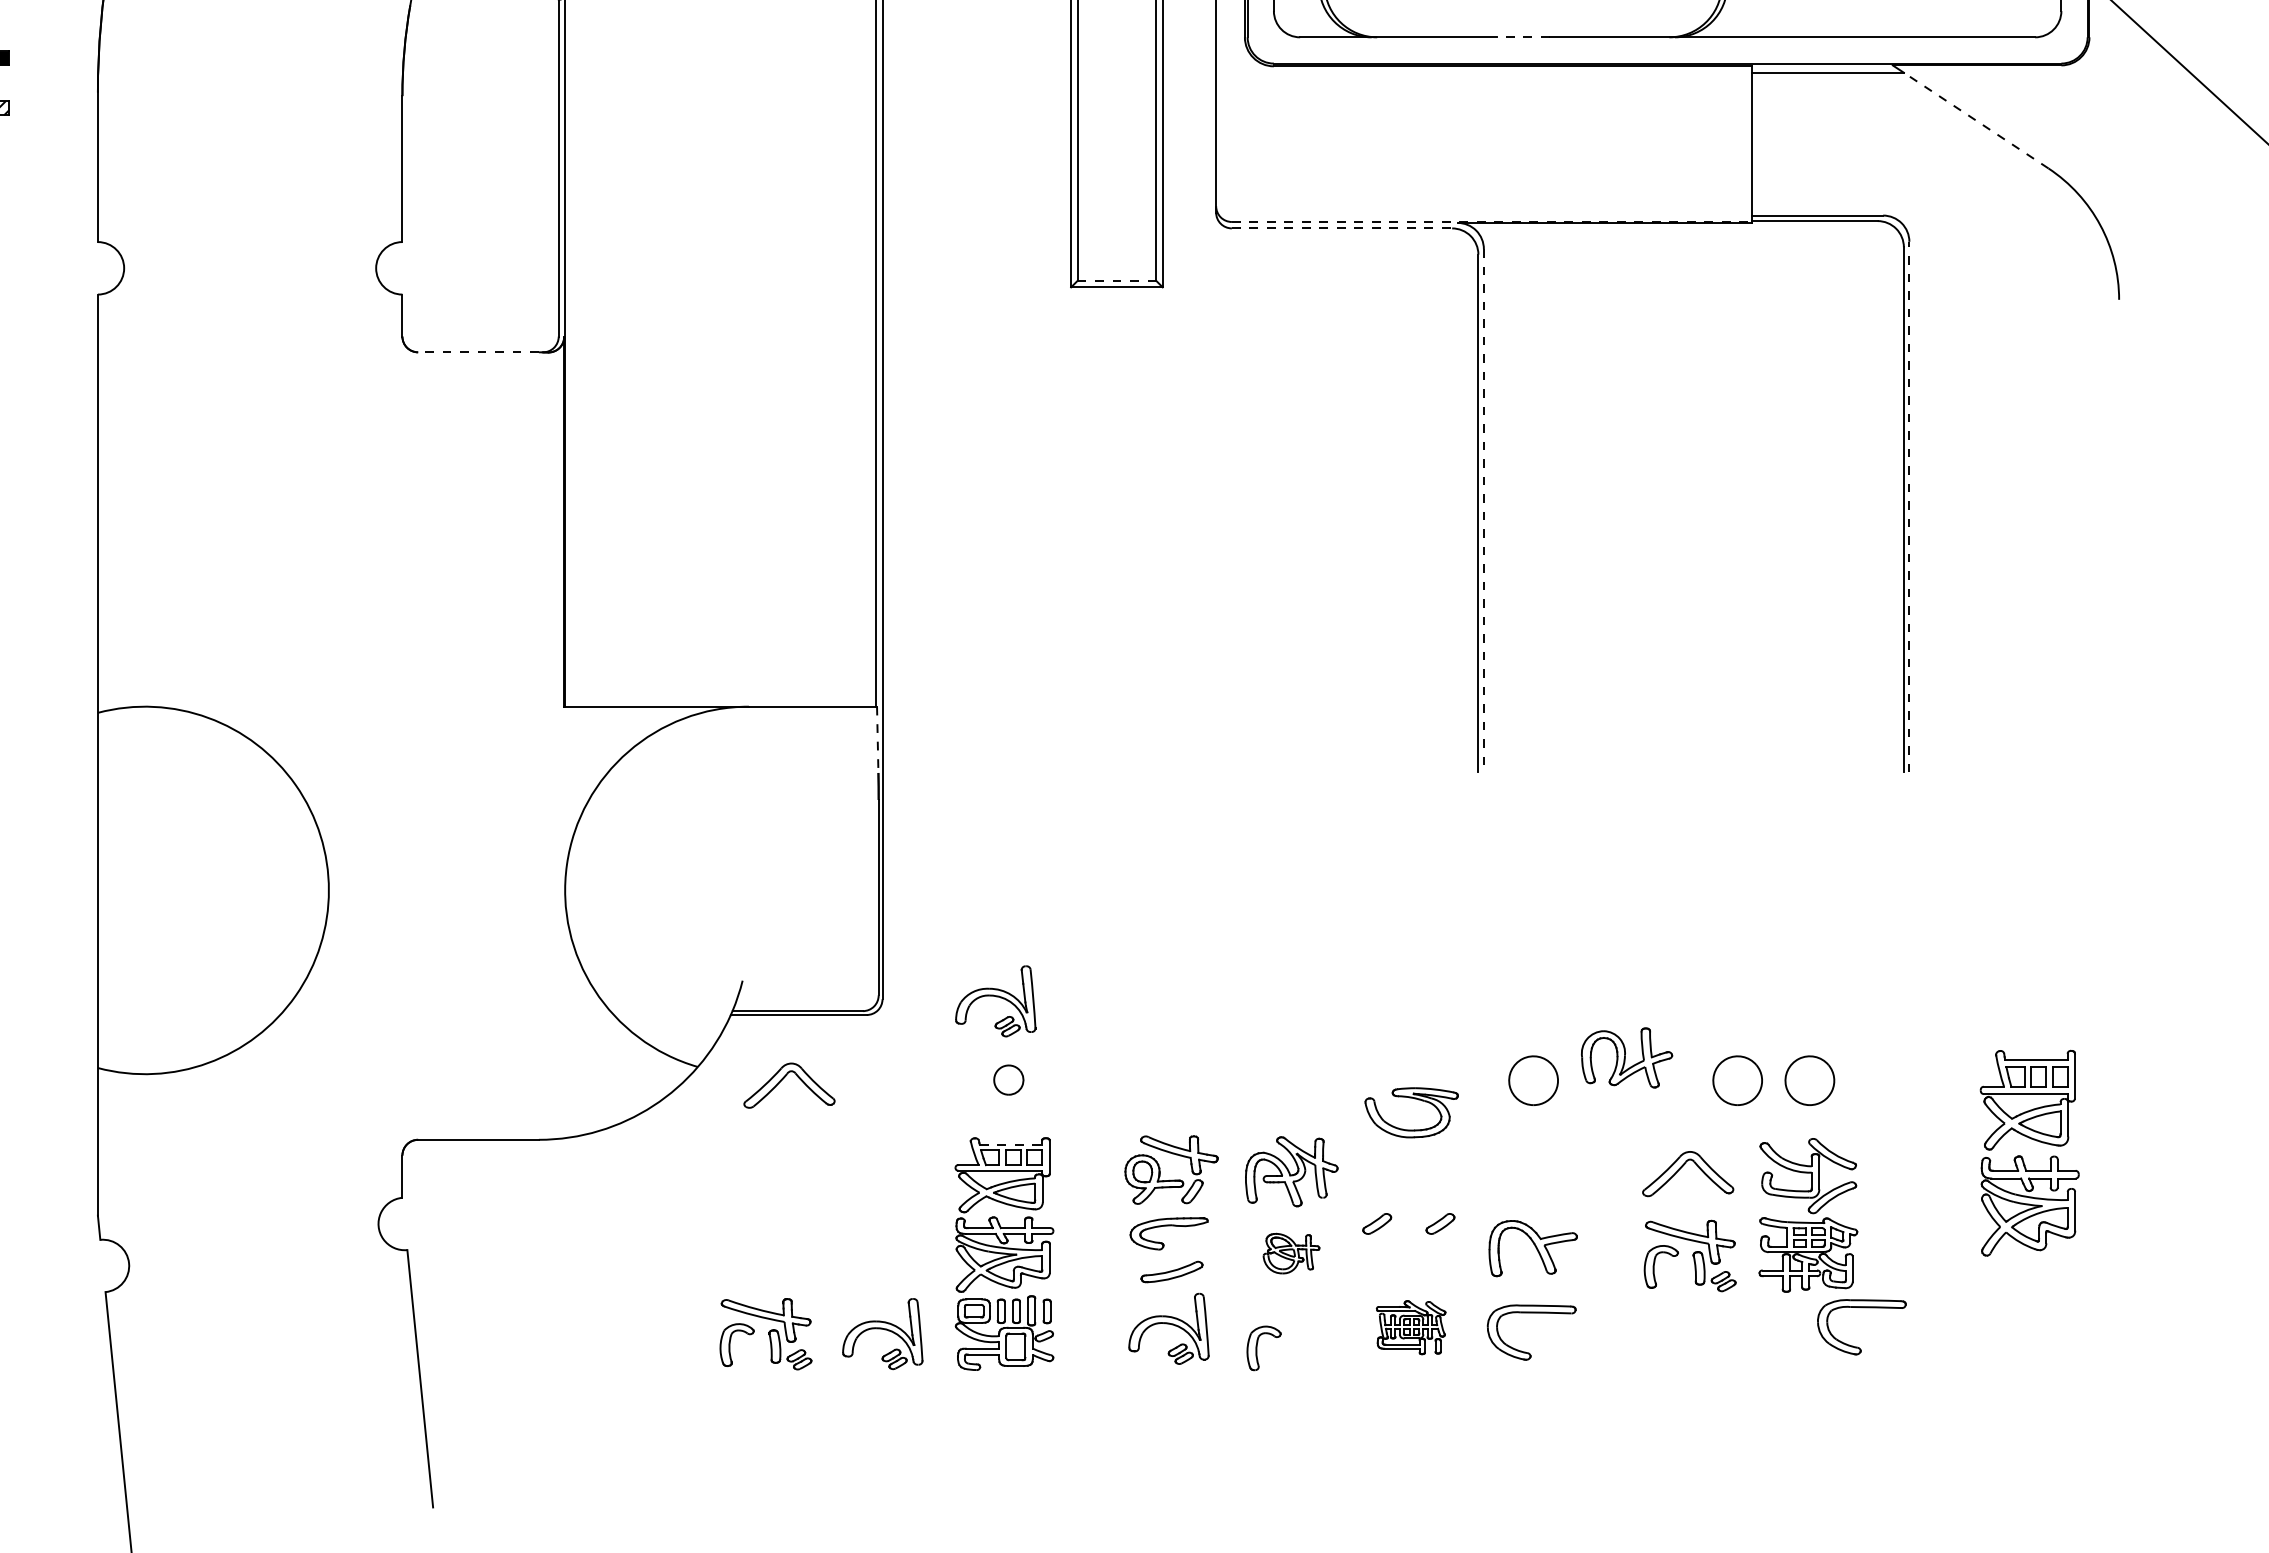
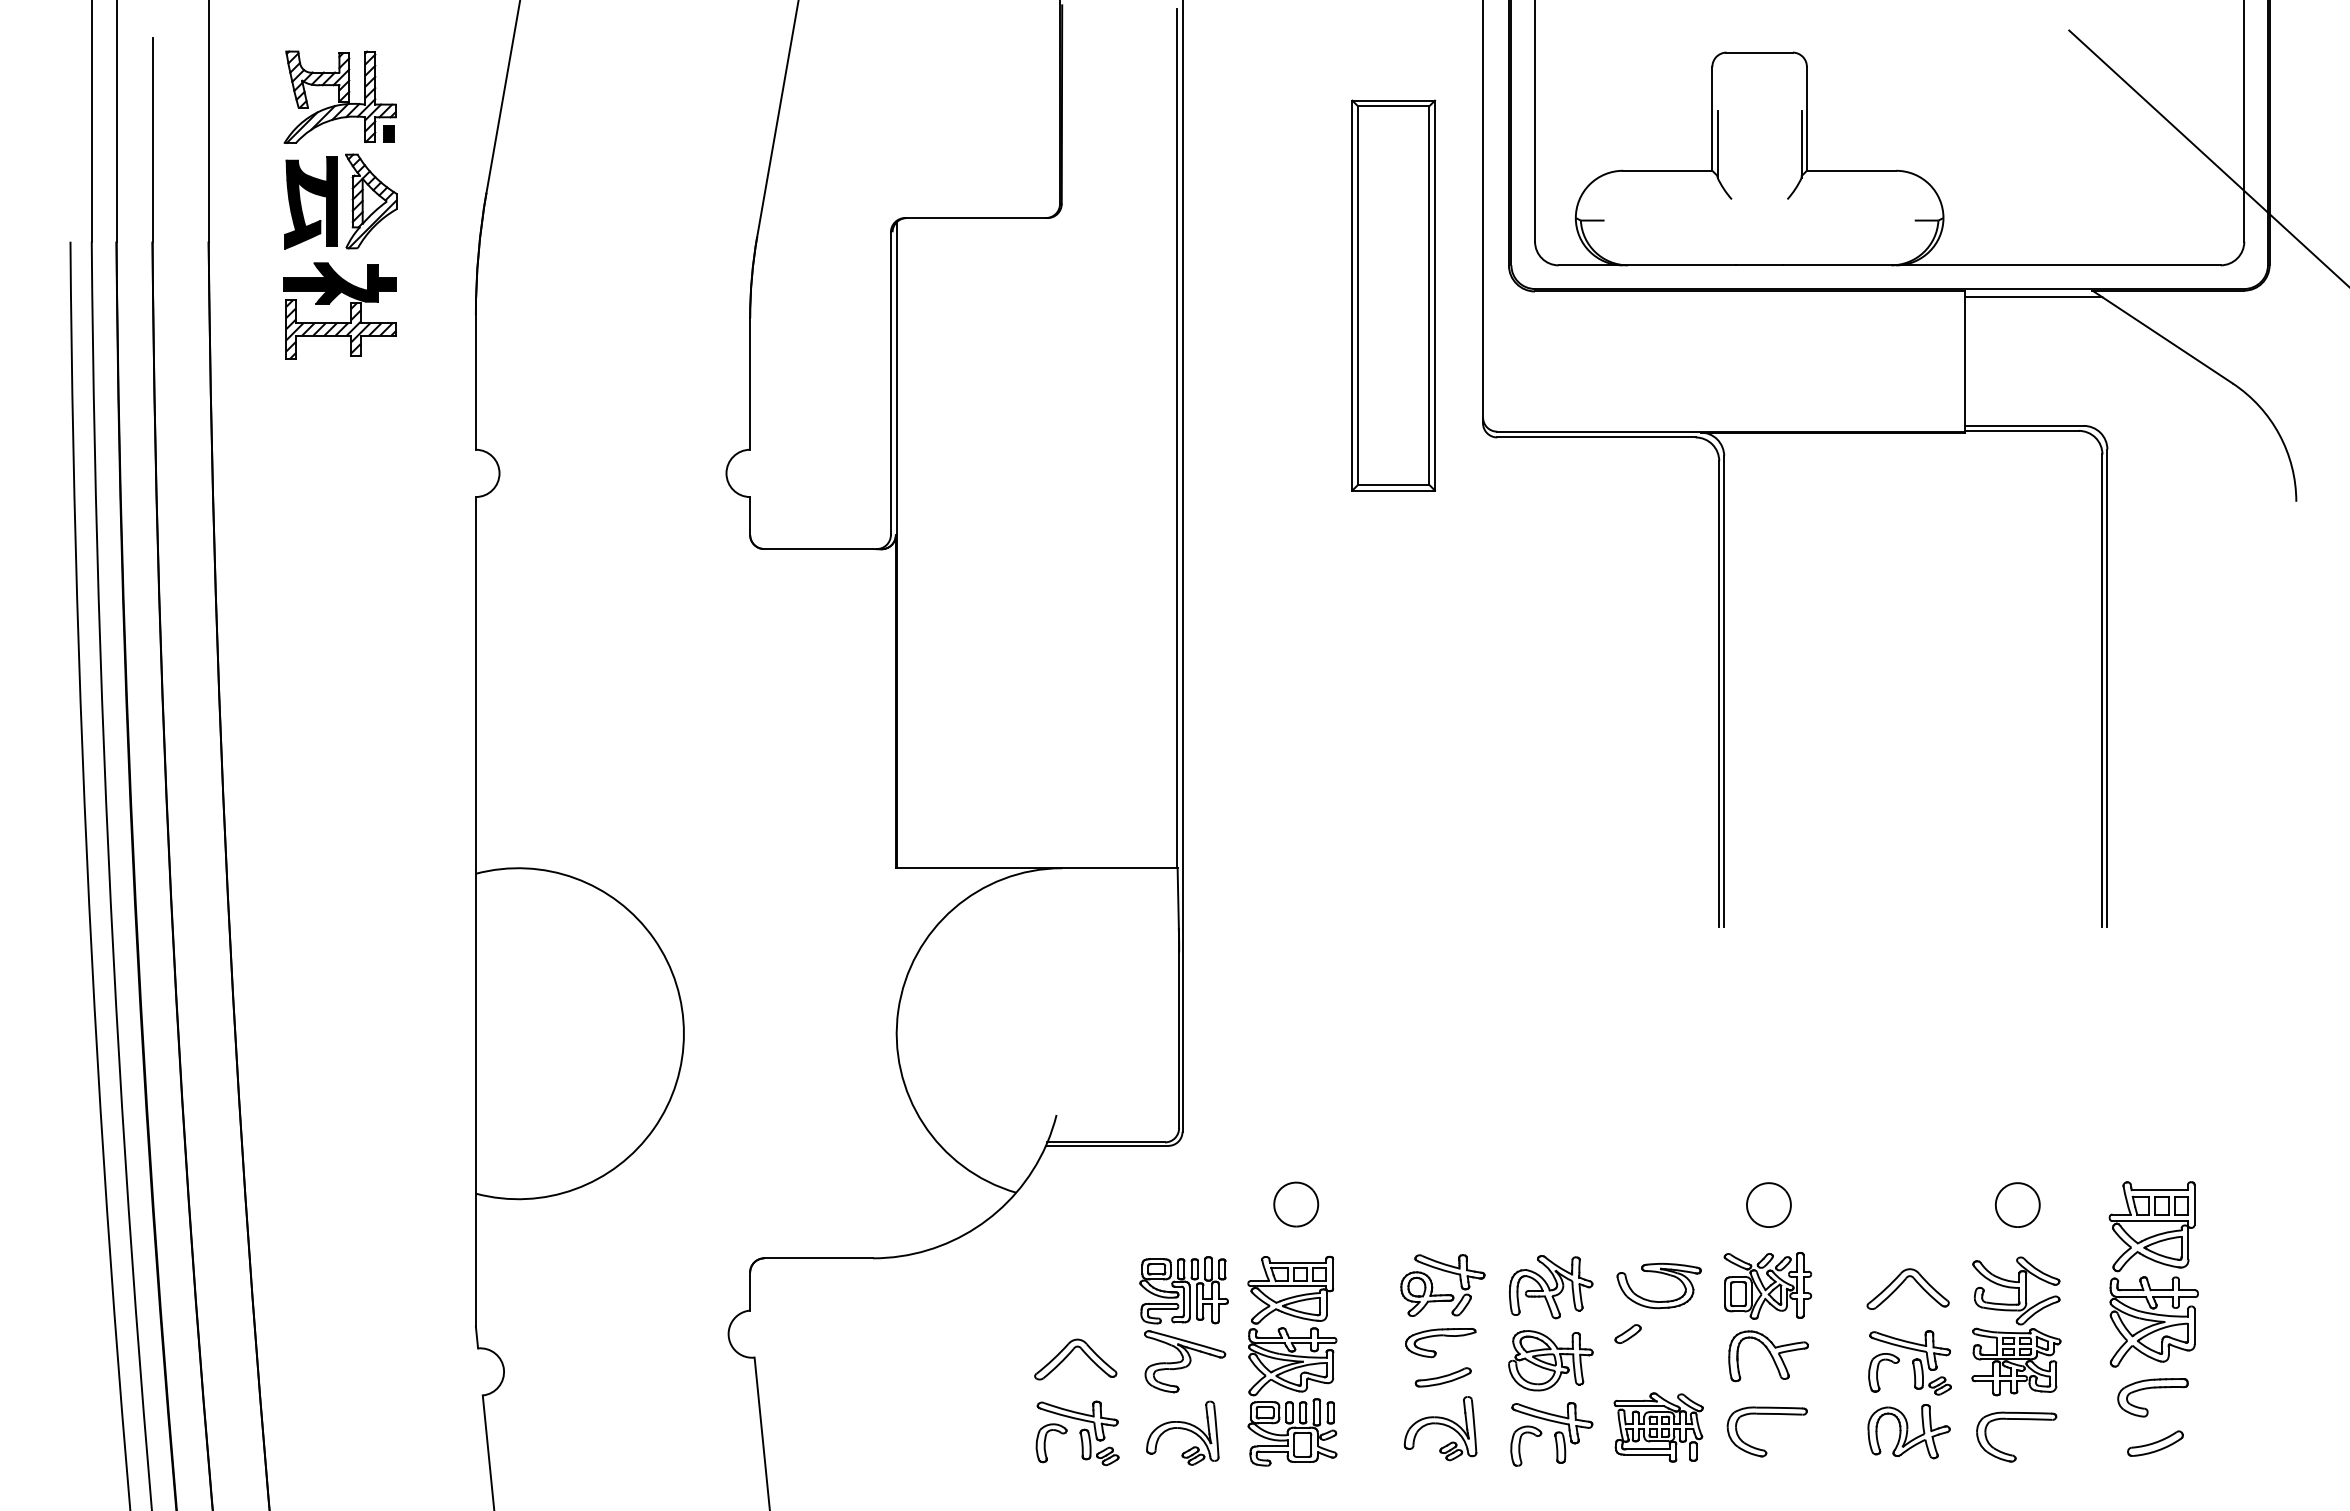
line: (1523, 37) -> (1759, 265), dashed -> solid
line: (1976, 120) -> (2167, 340), dashed -> solid
line: (1492, 221) -> (1731, 431), dashed -> solid
line: (1342, 228) -> (1596, 437), dashed -> solid
line: (1117, 280) -> (1394, 484), dashed -> solid
line: (478, 352) -> (818, 549), dashed -> solid
line: (1909, 507) -> (2107, 688), dashed -> solid
line: (1484, 510) -> (1724, 691), dashed -> solid
line: (878, 740) -> (1178, 898), dashed -> solid
part: (995, 1001) -> (1284, 1133), removed
part: (1626, 1057) -> (1908, 1431), moved
part: (783, 1080) -> (1070, 1354), moved
part: (1009, 1080) -> (1296, 1204), size x1.67
part: (1737, 1080) -> (1952, 1204), removed
part: (1410, 1098) -> (1658, 1273), moved
line: (1011, 1144) -> (1298, 1262), dashed -> solid
part: (2022, 1156) -> (2147, 1277), moved
part: (1531, 1169) -> (1767, 1285), added
part: (883, 1213) -> (1183, 1324), added
part: (1439, 1223) -> (1684, 1333), removed
part: (1291, 1253) -> (1550, 1360), size x1.67
part: (1959, 1284) -> (2152, 1388), added
part: (1861, 1307) -> (2016, 1419), moved
part: (1410, 1327) -> (1658, 1427), size x1.43
part: (1293, 1333) -> (1552, 1432), added
part: (1962, 1345) -> (2155, 1443), added

